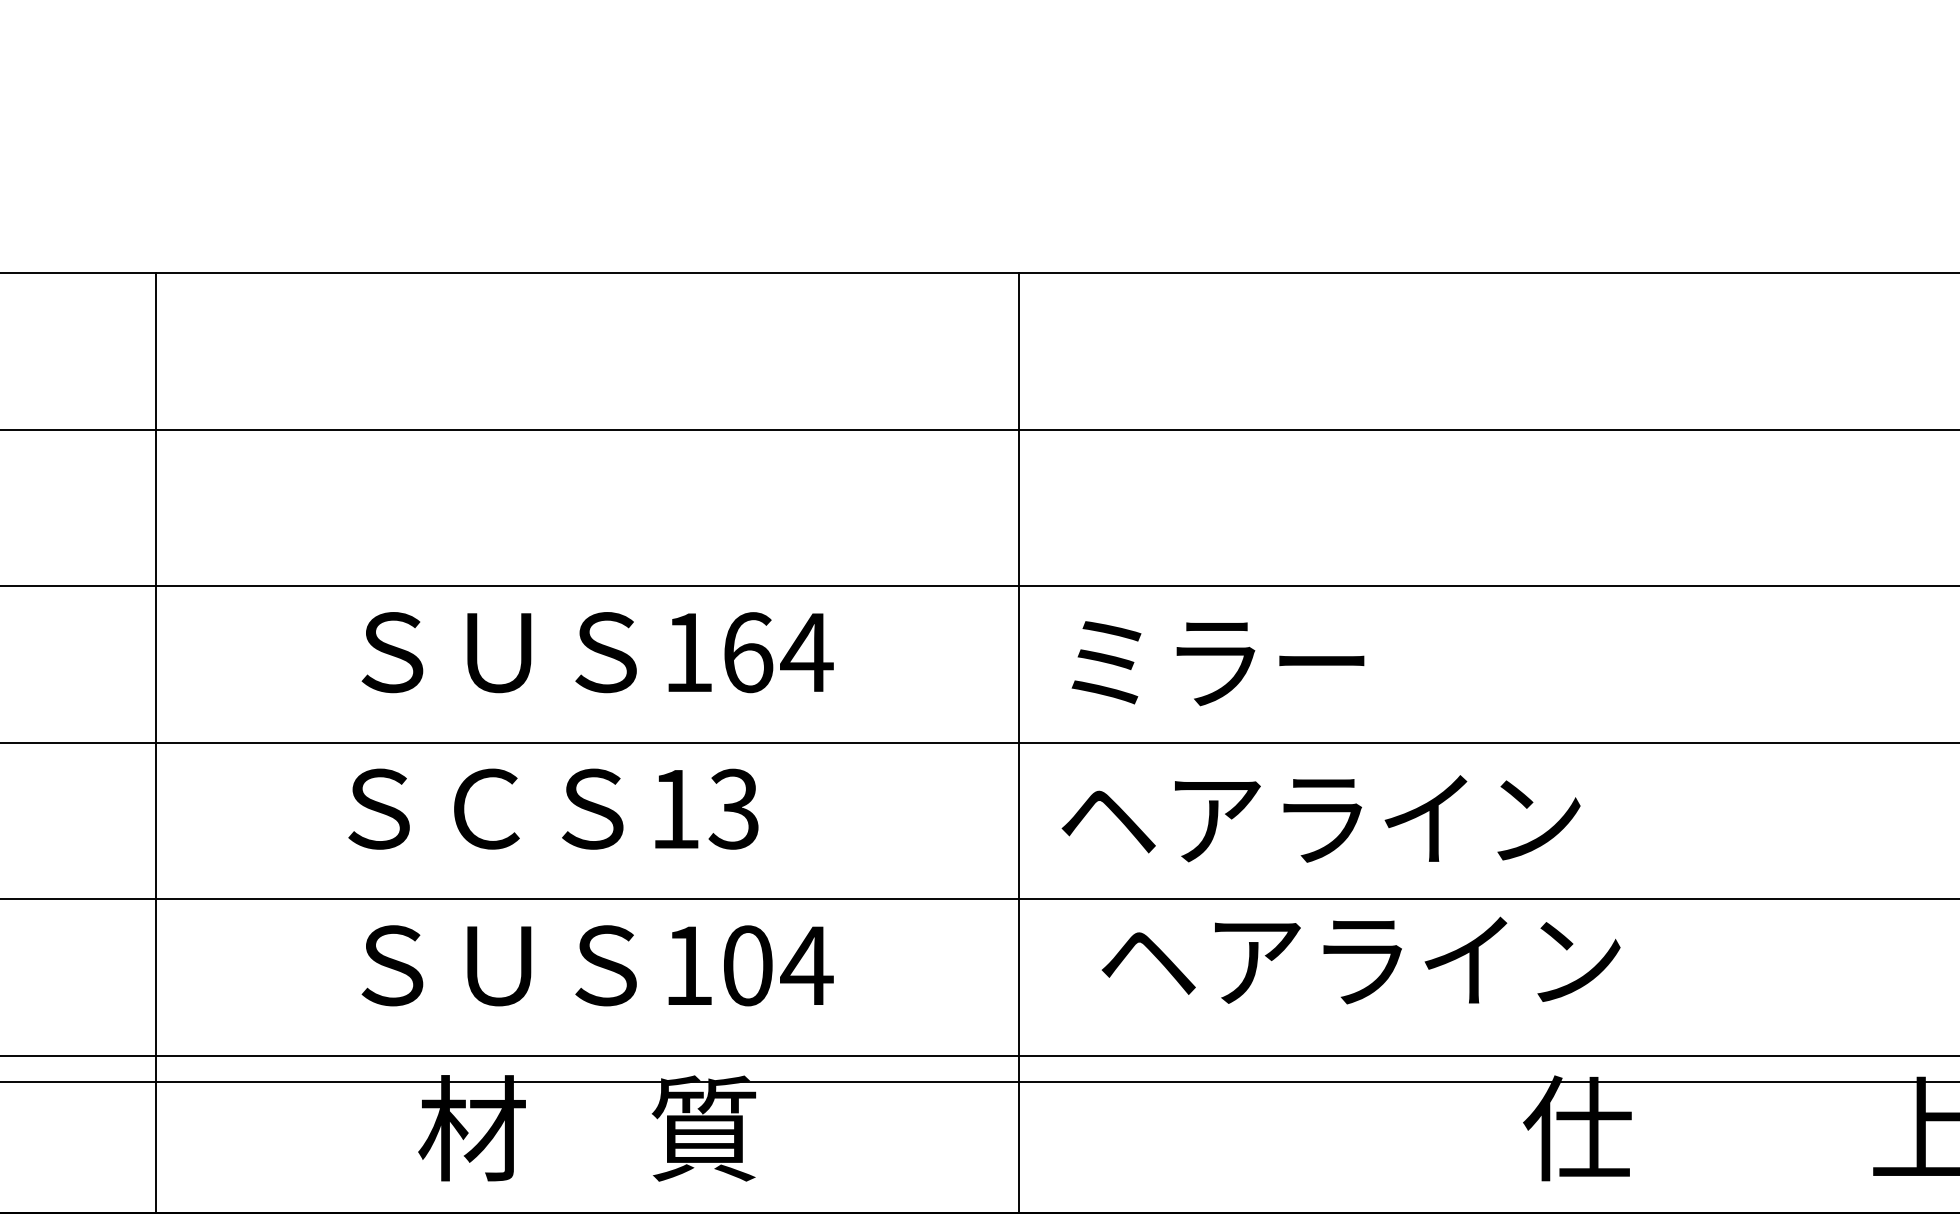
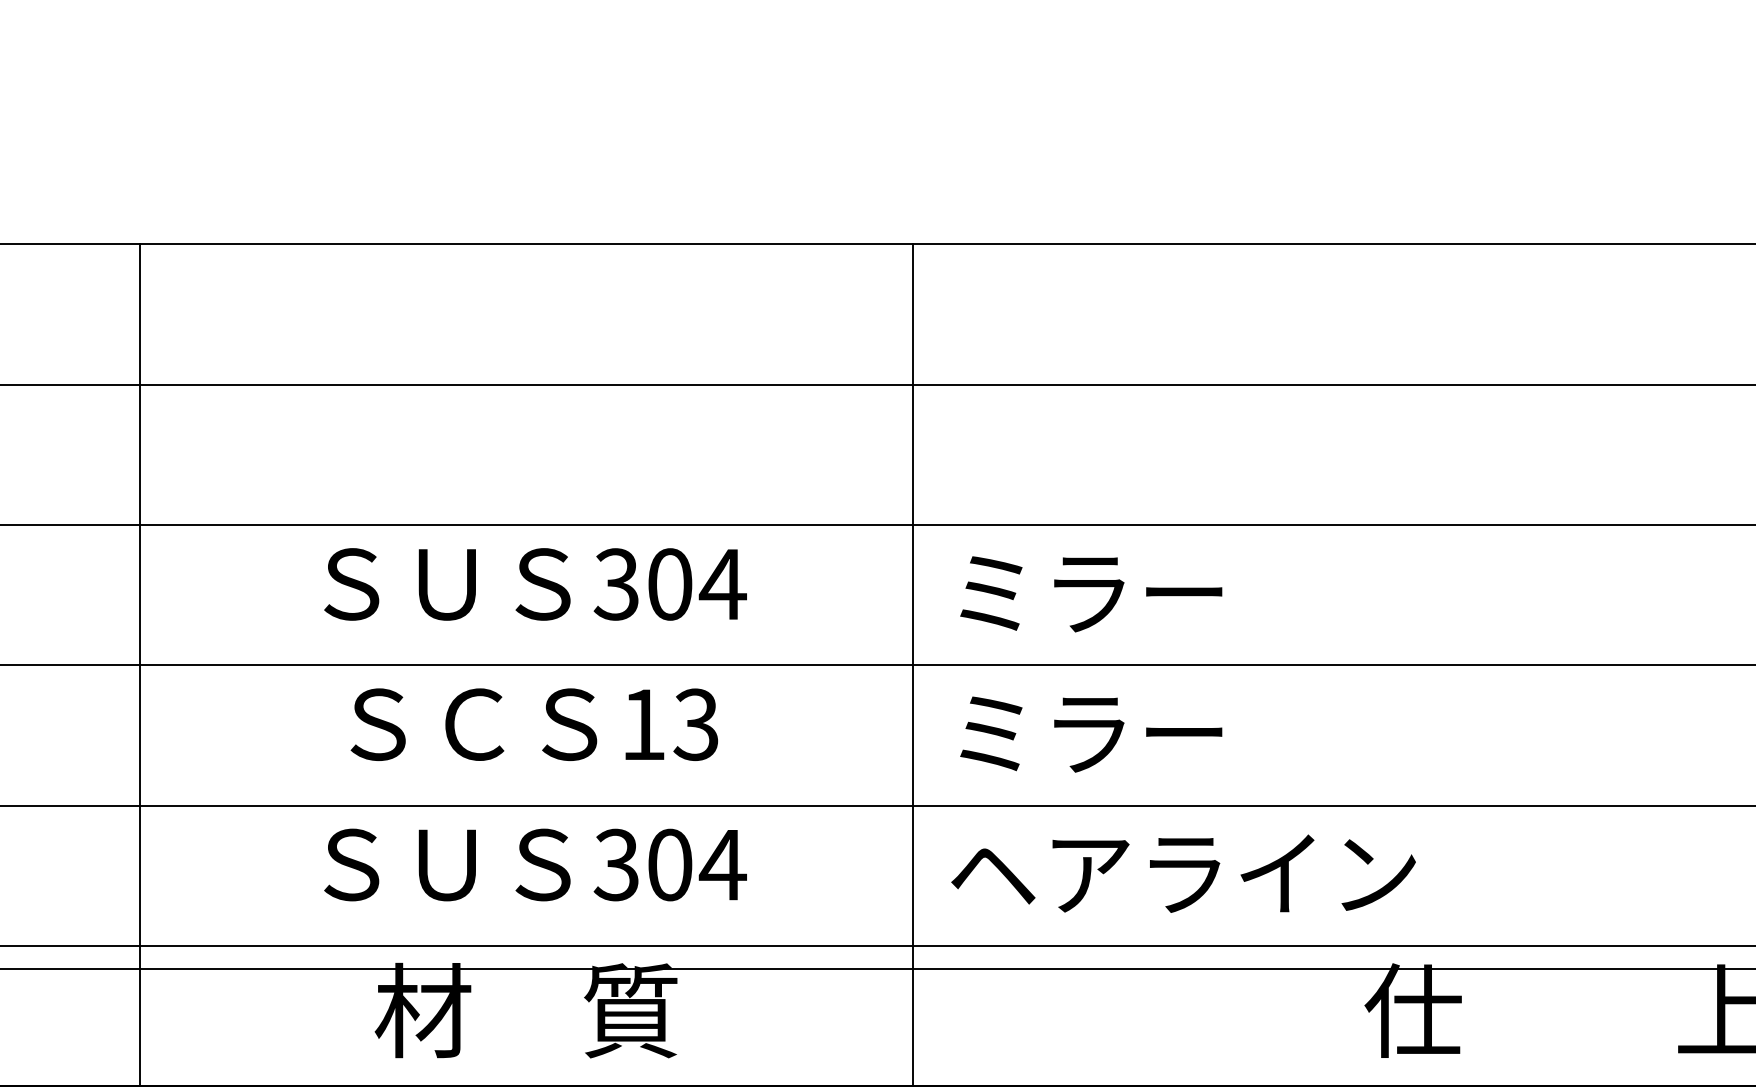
text: (717, 652) -> (642, 584), 164 -> 304
text: (553, 808) -> (534, 724), moved
text: (1320, 818) -> (1183, 733), ヘアライン -> ミラー
text: (1360, 960) -> (1183, 873), moved
text: (687, 965) -> (615, 864), 104 -> 304

